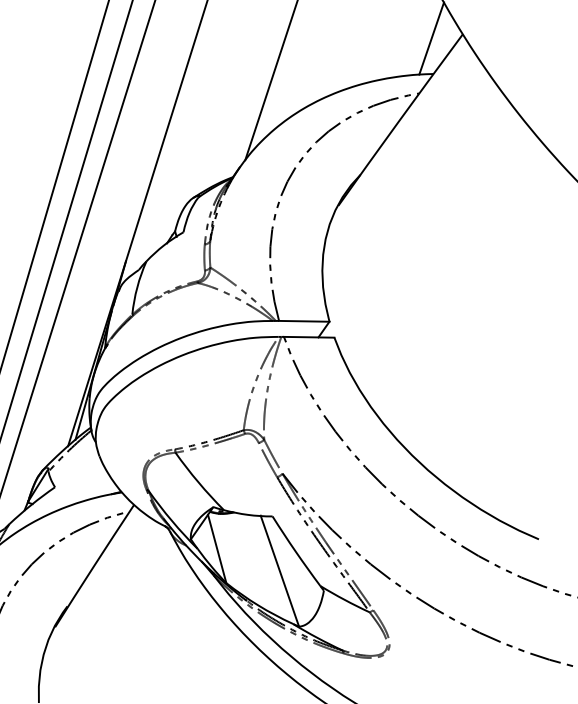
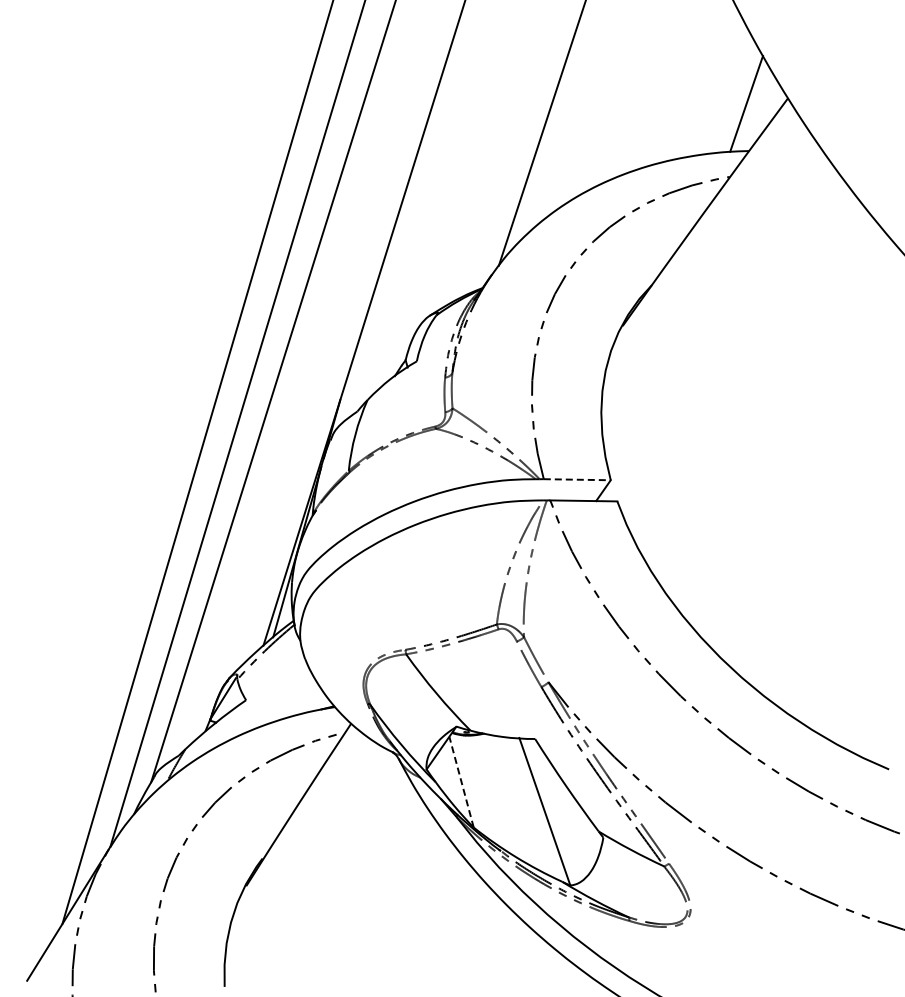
line: (304, 321) -> (577, 479), solid -> dashed
line: (217, 549) -> (461, 782), solid -> dashed

